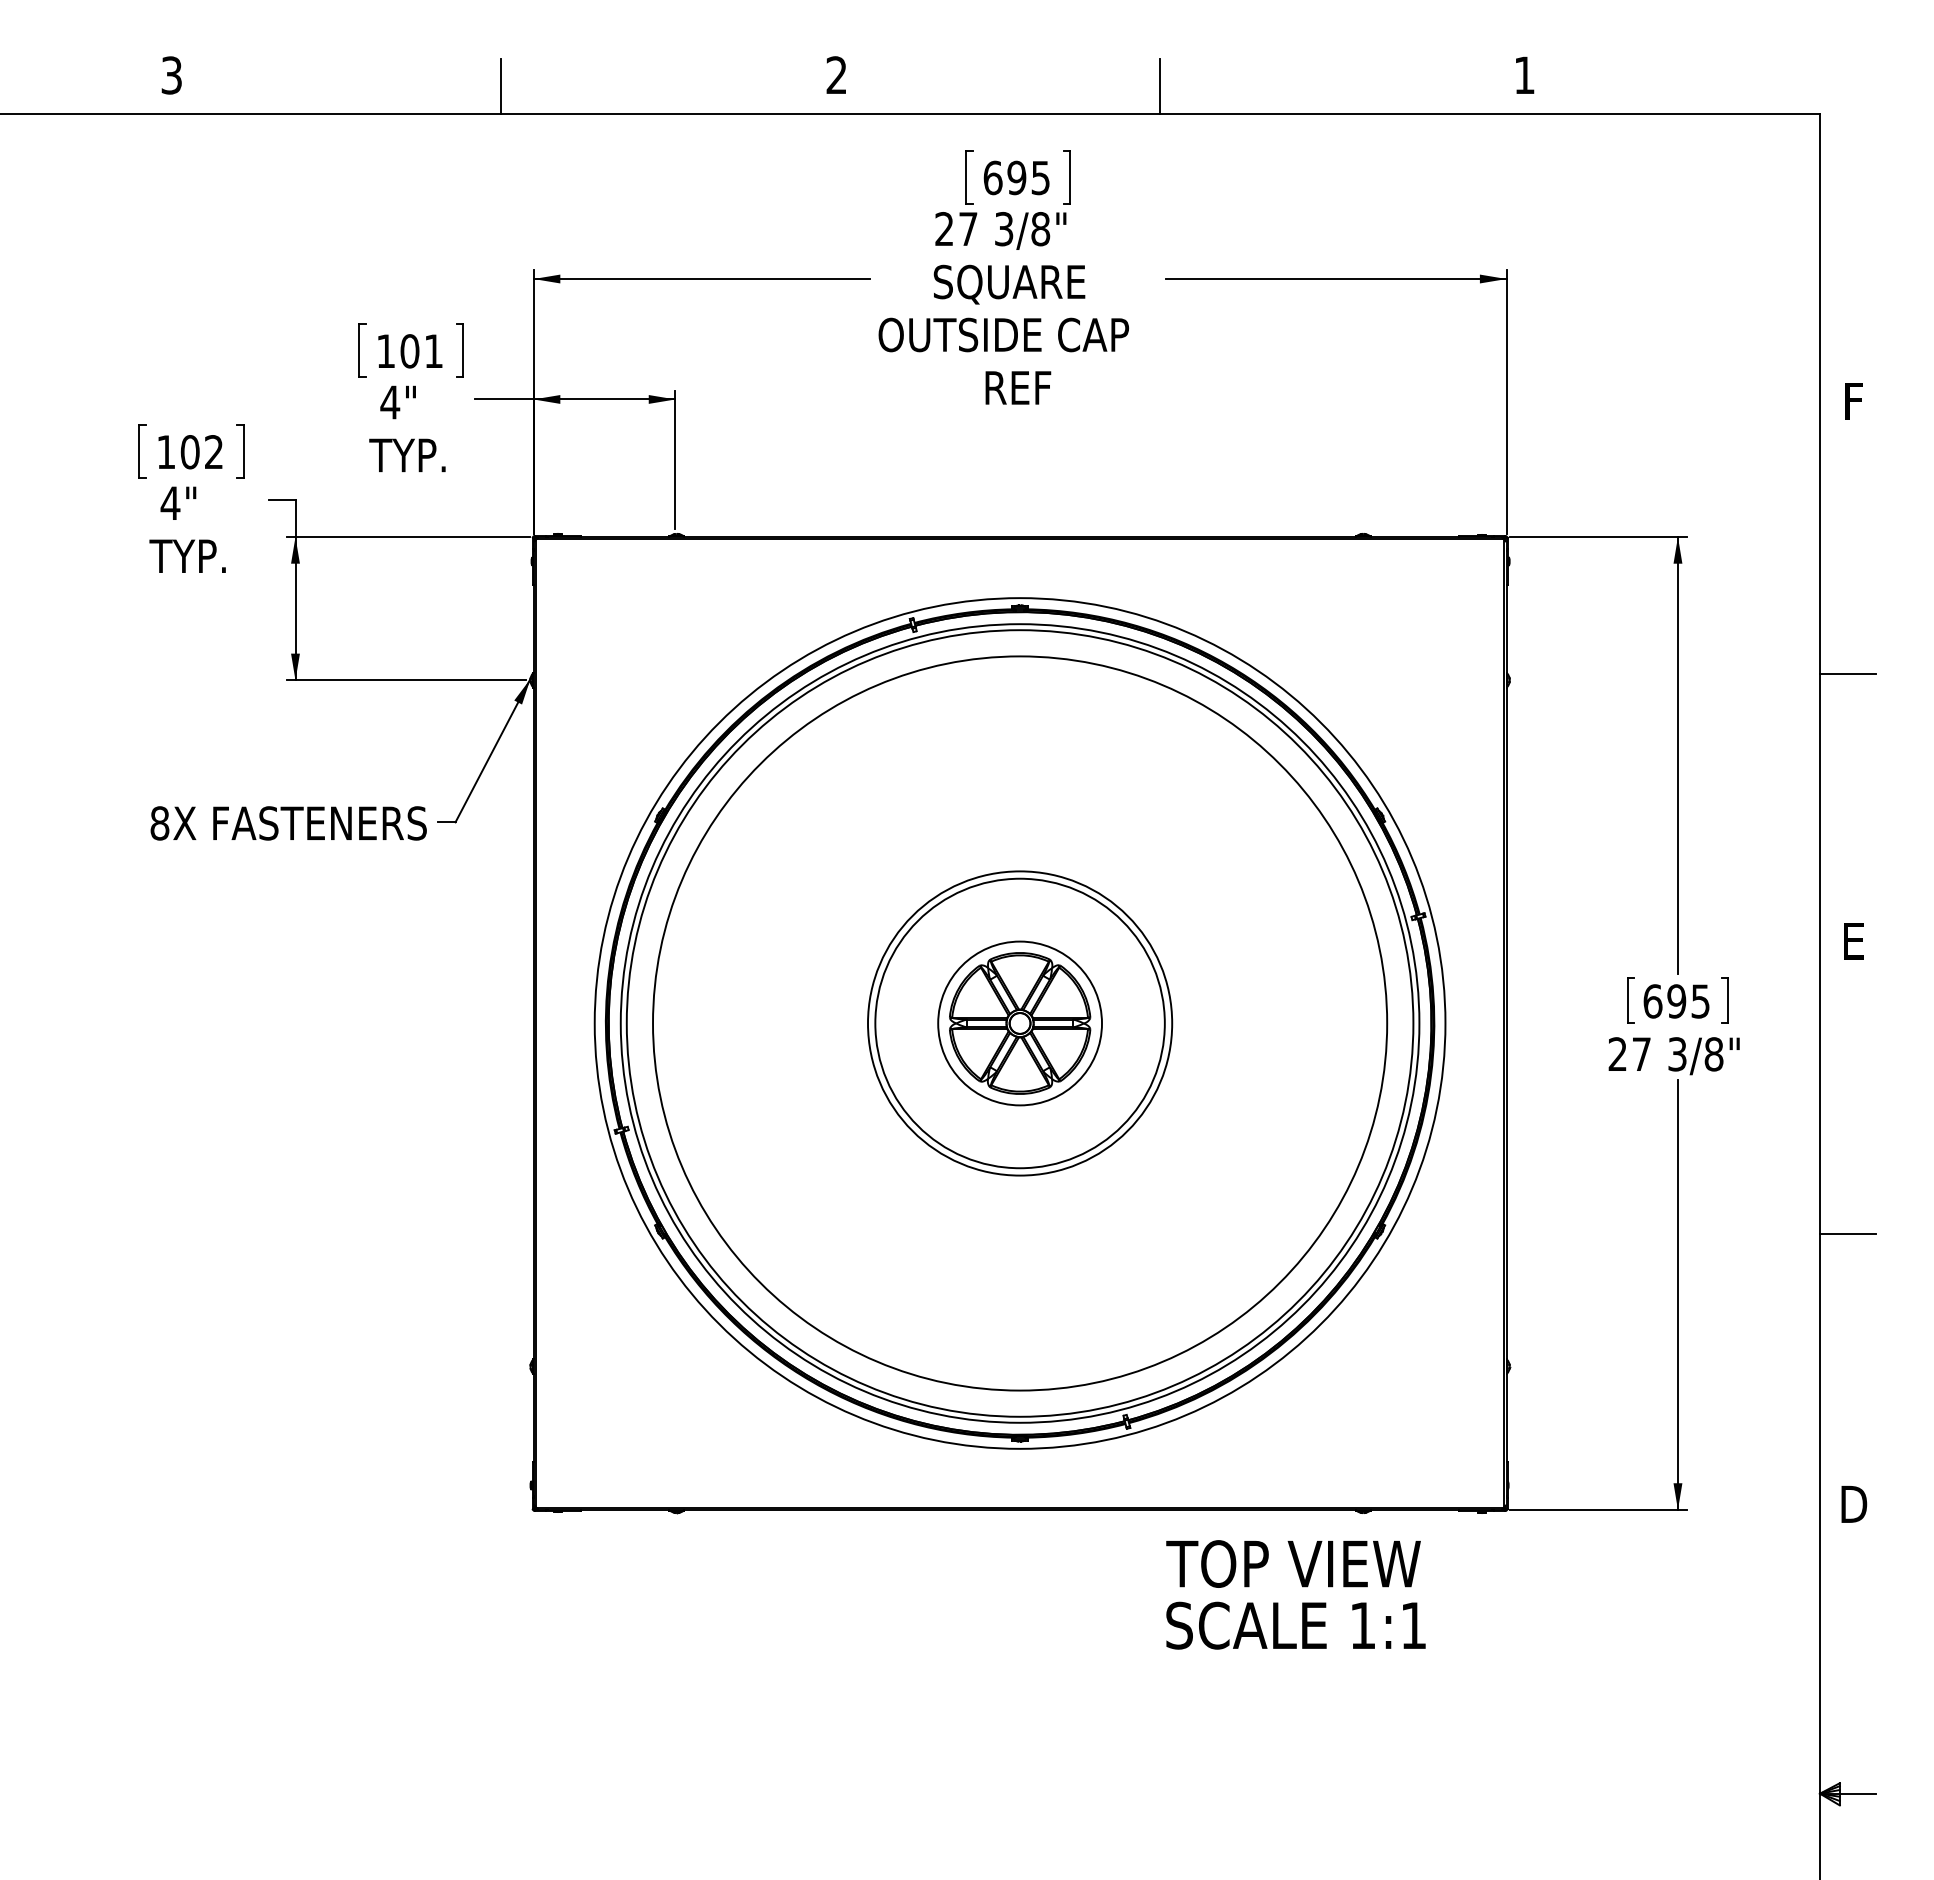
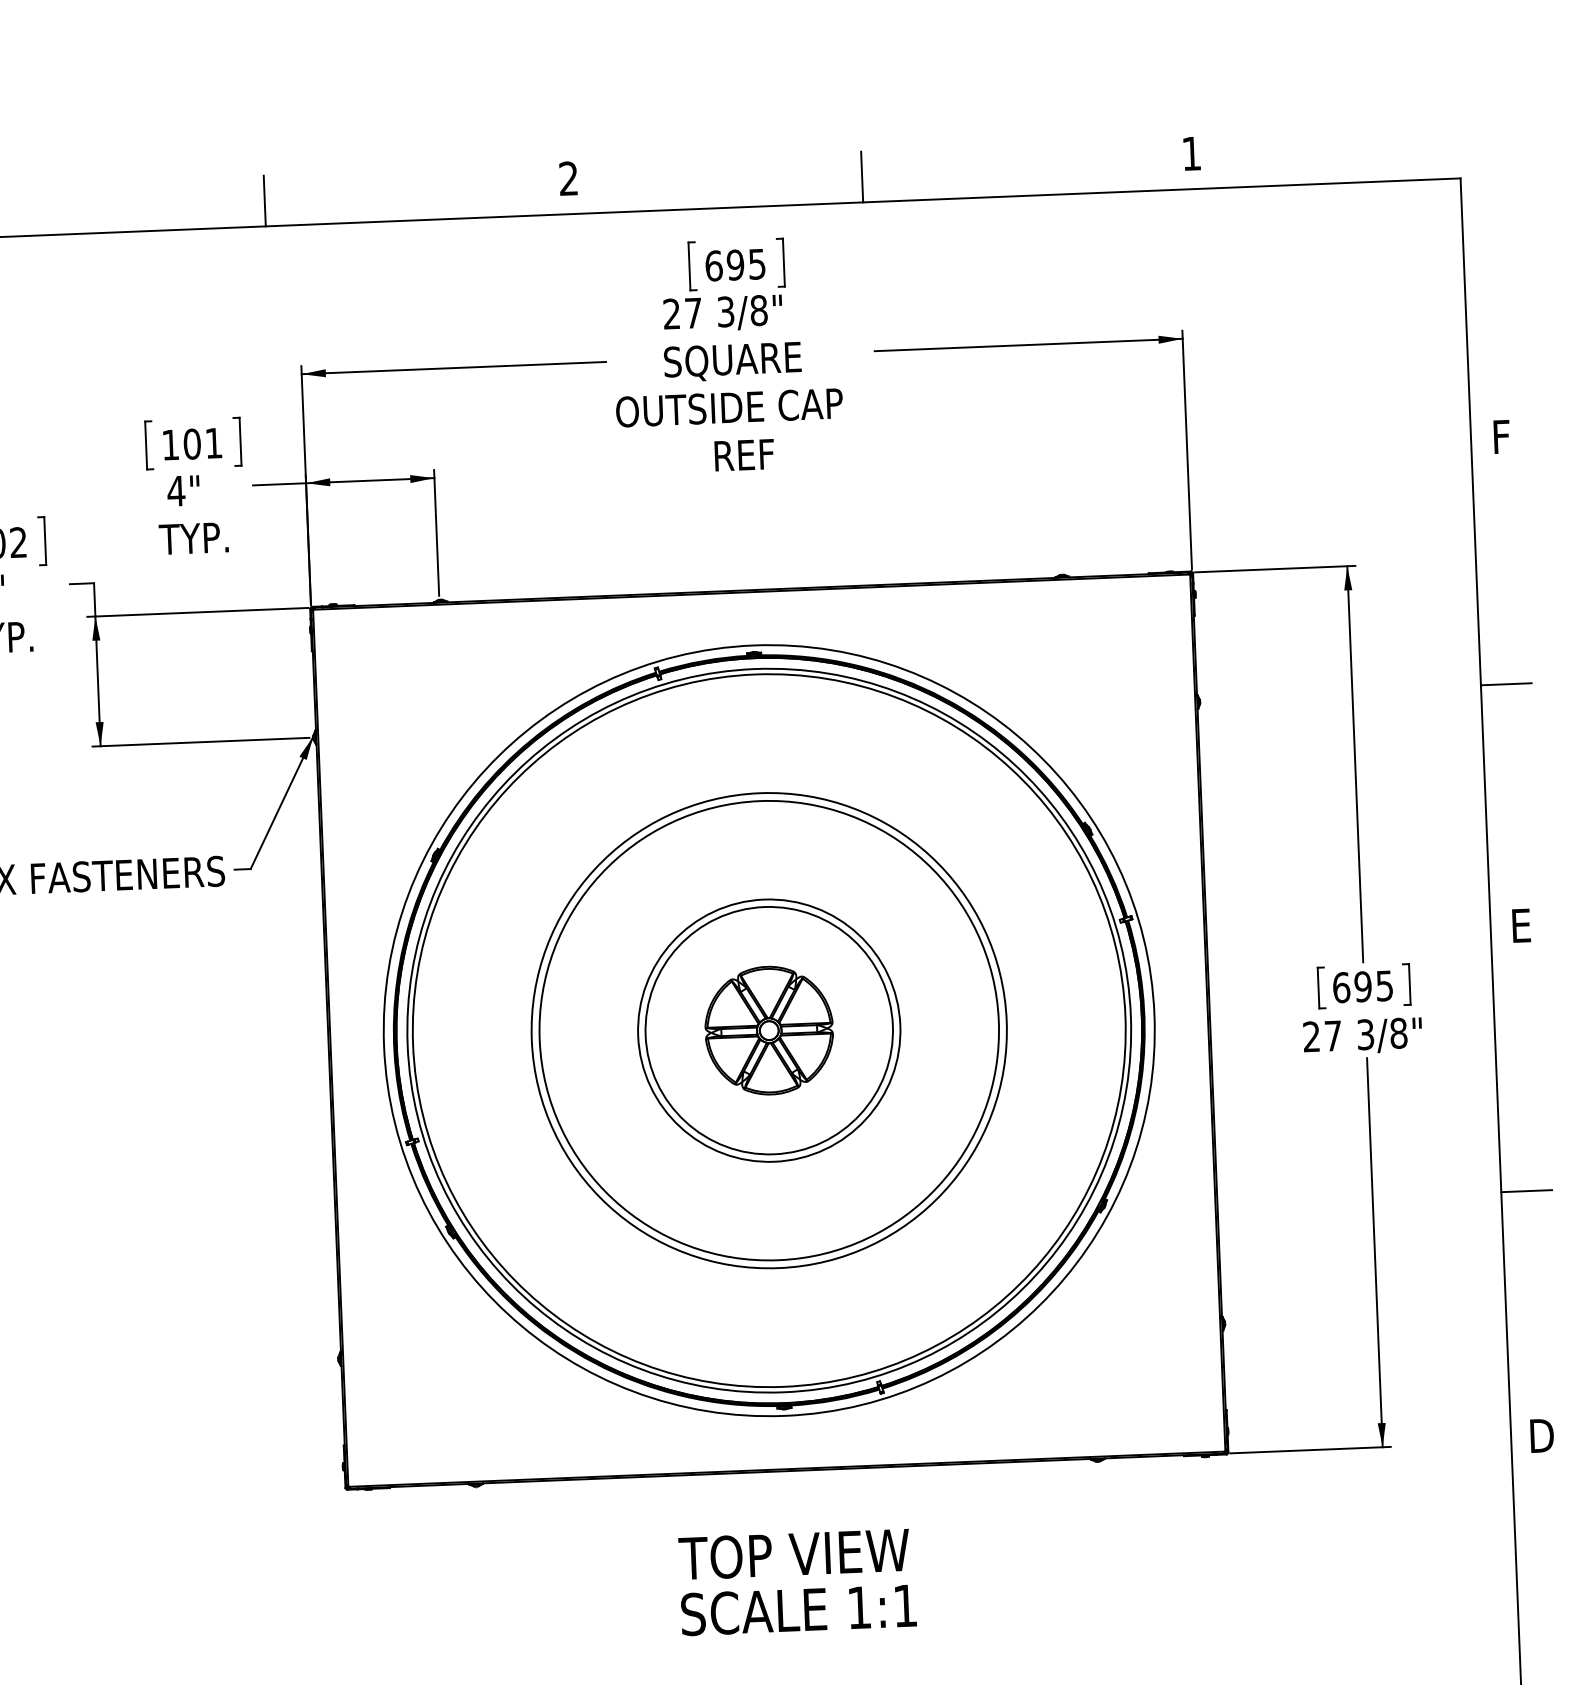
circle: (1019, 1022) -> (768, 1029), size x1.67
circle: (1019, 1023) -> (768, 1030), size x0.71
circle: (1019, 1023) -> (768, 1030), size x1.67
text: (1295, 1594) -> (797, 1581), moved

